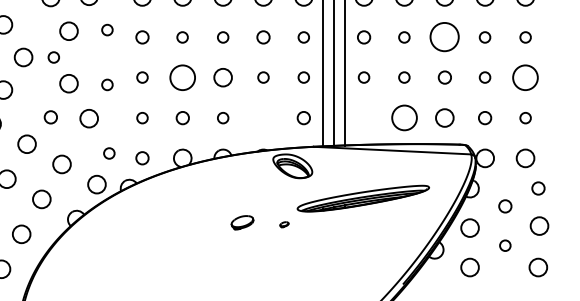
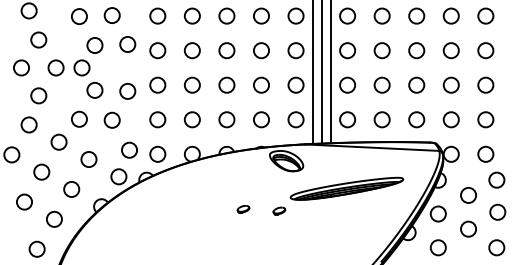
circle: (107, 30) -> (127, 44), size x1.67
circle: (142, 37) -> (157, 50), size x1.43
circle: (181, 37) -> (191, 50), size x1.67
circle: (222, 37) -> (226, 50), size x1.67
circle: (263, 37) -> (261, 50), size x1.43
circle: (303, 37) -> (295, 50), size x1.67
circle: (363, 37) -> (347, 50), size x1.43
circle: (403, 37) -> (381, 50), size x1.67
circle: (444, 37) -> (416, 50), size x0.62
circle: (484, 37) -> (450, 50), size x1.67
circle: (525, 37) -> (485, 50), size x1.67
circle: (53, 56) -> (81, 67), size x1.67
circle: (142, 76) -> (157, 84), size x1.67
circle: (182, 76) -> (192, 84), size x0.71
circle: (263, 76) -> (261, 84), size x1.67
circle: (303, 76) -> (295, 84), size x1.67
circle: (363, 76) -> (347, 84), size x1.67
circle: (403, 76) -> (381, 84), size x1.67
circle: (444, 76) -> (416, 84), size x1.43
circle: (484, 76) -> (450, 84), size x1.67
circle: (525, 76) -> (485, 84), size x0.71
circle: (107, 84) -> (127, 91), size x1.67
circle: (50, 116) -> (79, 118), size x1.43
circle: (142, 117) -> (157, 119), size x1.67
circle: (182, 117) -> (192, 119), size x1.43
circle: (222, 117) -> (226, 119), size x1.67
circle: (263, 117) -> (261, 119), added
circle: (303, 117) -> (295, 119), size x1.43
circle: (363, 117) -> (347, 119), added
circle: (403, 117) -> (381, 119), size x0.71
circle: (484, 117) -> (450, 119), size x1.43
circle: (525, 117) -> (485, 119), size x1.67
circle: (109, 152) -> (129, 149), size x1.67
circle: (142, 157) -> (157, 153), size x1.43
circle: (538, 187) -> (496, 179), size x1.43
circle: (505, 206) -> (468, 195), size x1.43
part: (242, 222) -> (243, 209), size x0.62
part: (284, 223) -> (279, 210), size x1.67
circle: (505, 245) -> (468, 228), size x1.67

